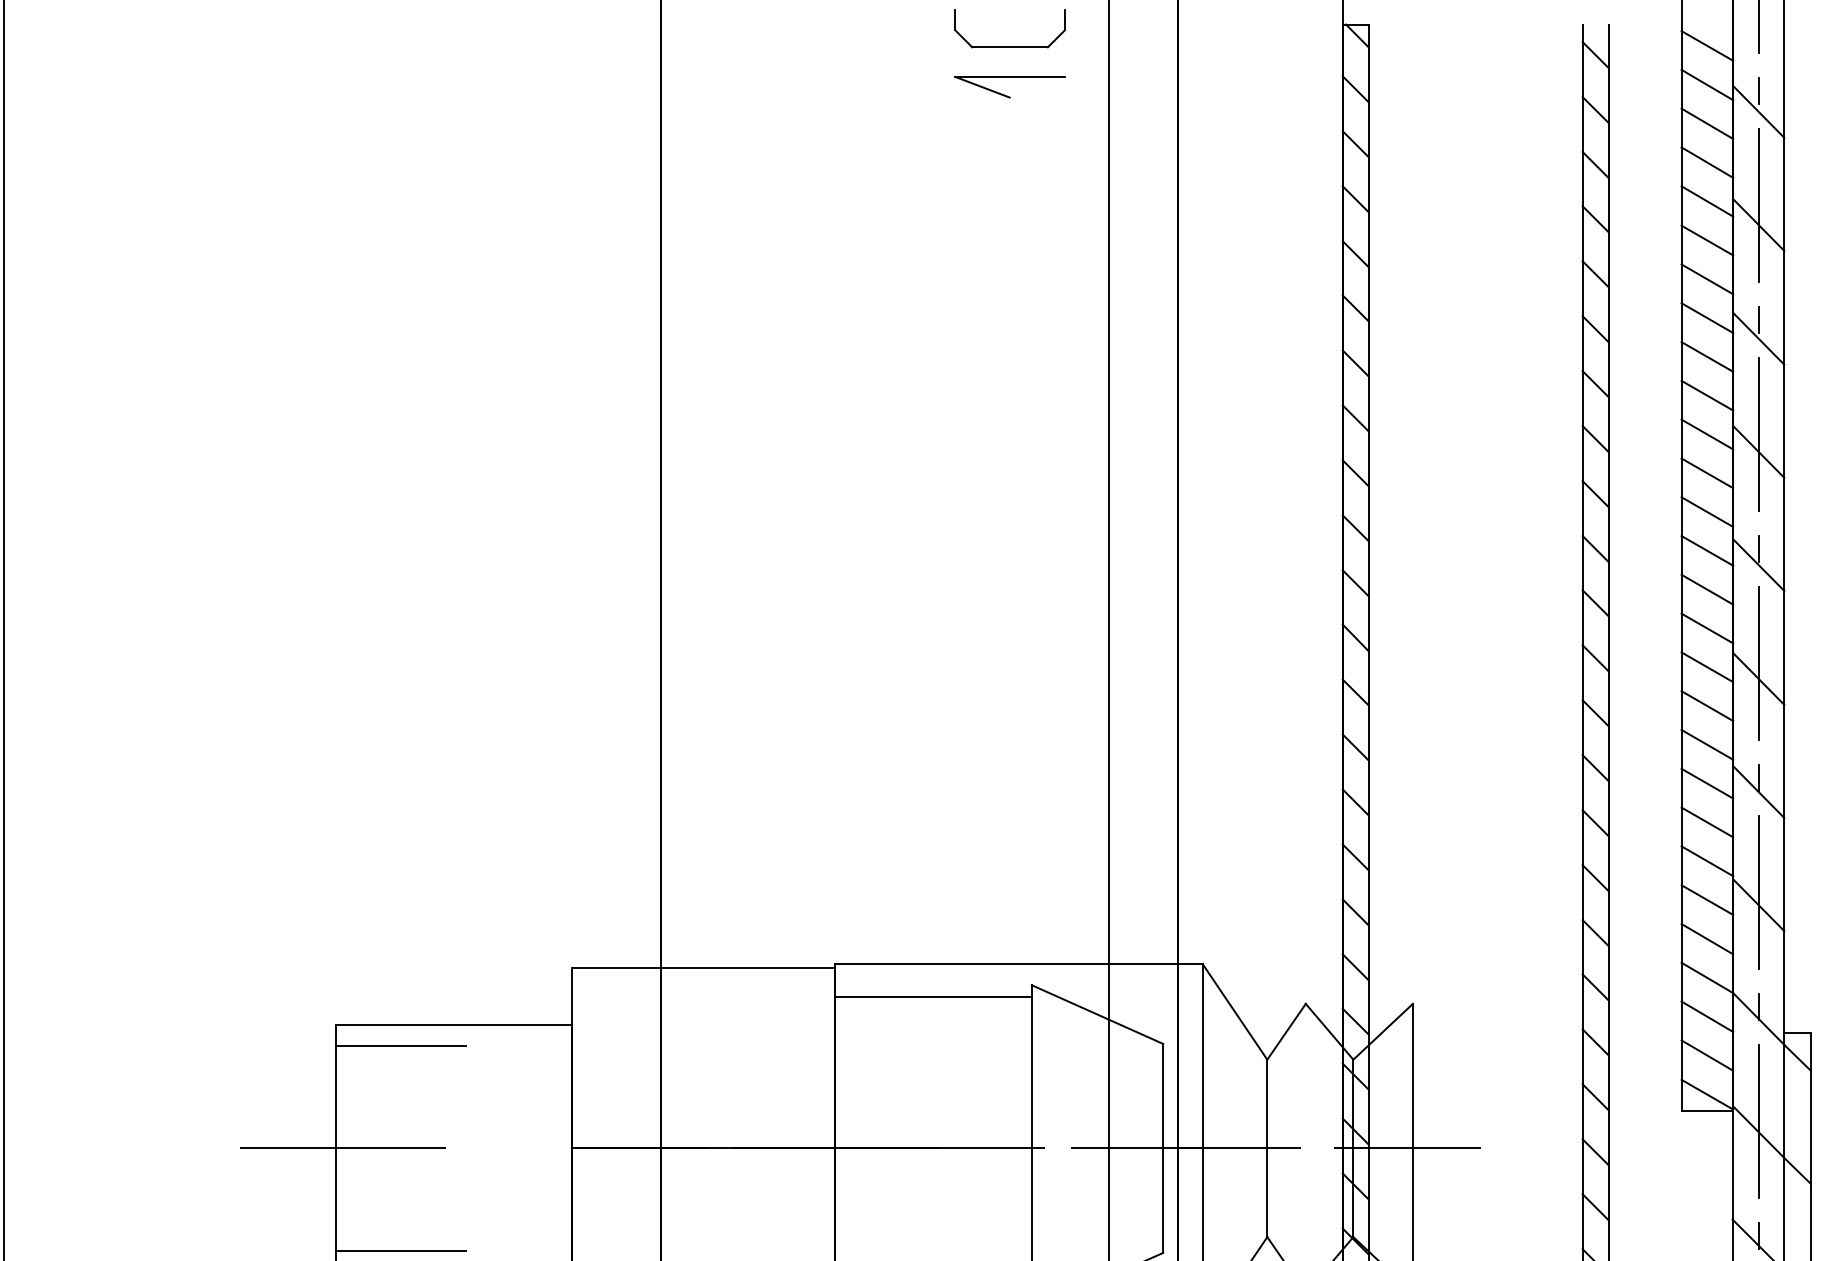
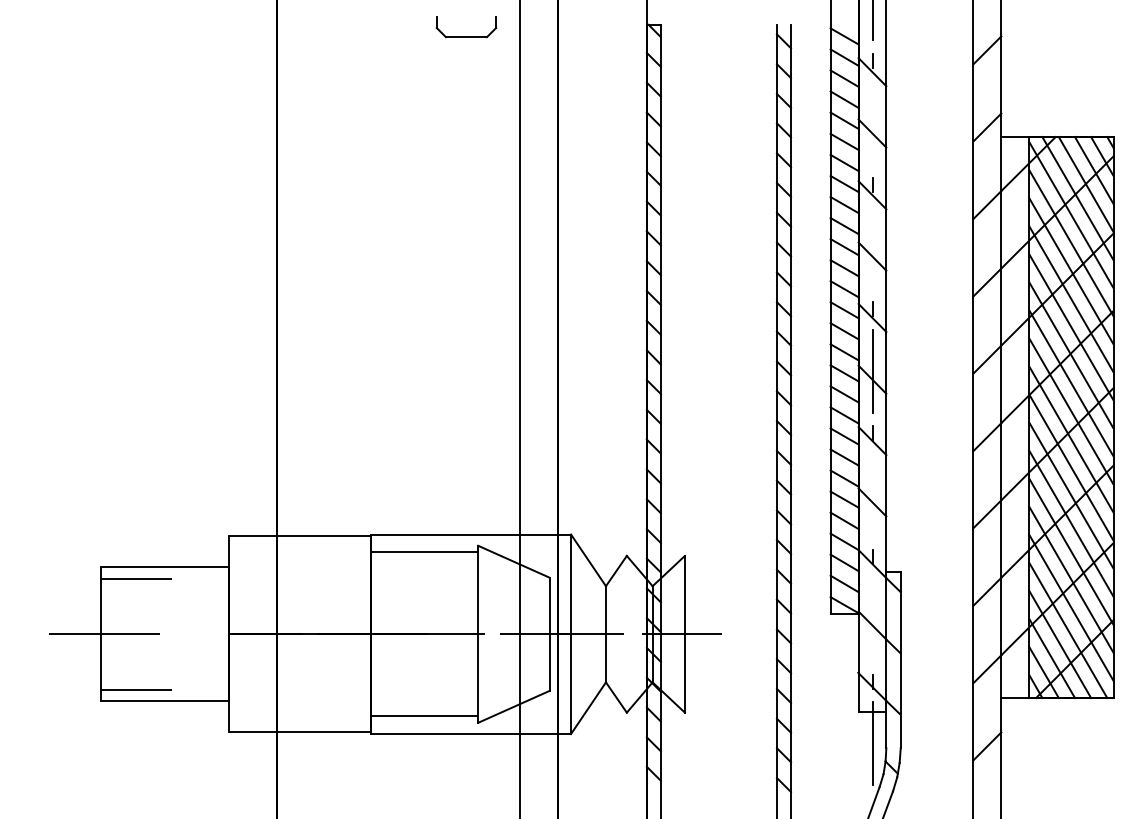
part: (1008, 86) -> (465, 58), removed
line: (1758, 204) -> (872, 122), removed
line: (1758, 433) -> (872, 246), removed
line: (1758, 892) -> (872, 495), removed
line: (1758, 1121) -> (872, 619), removed

